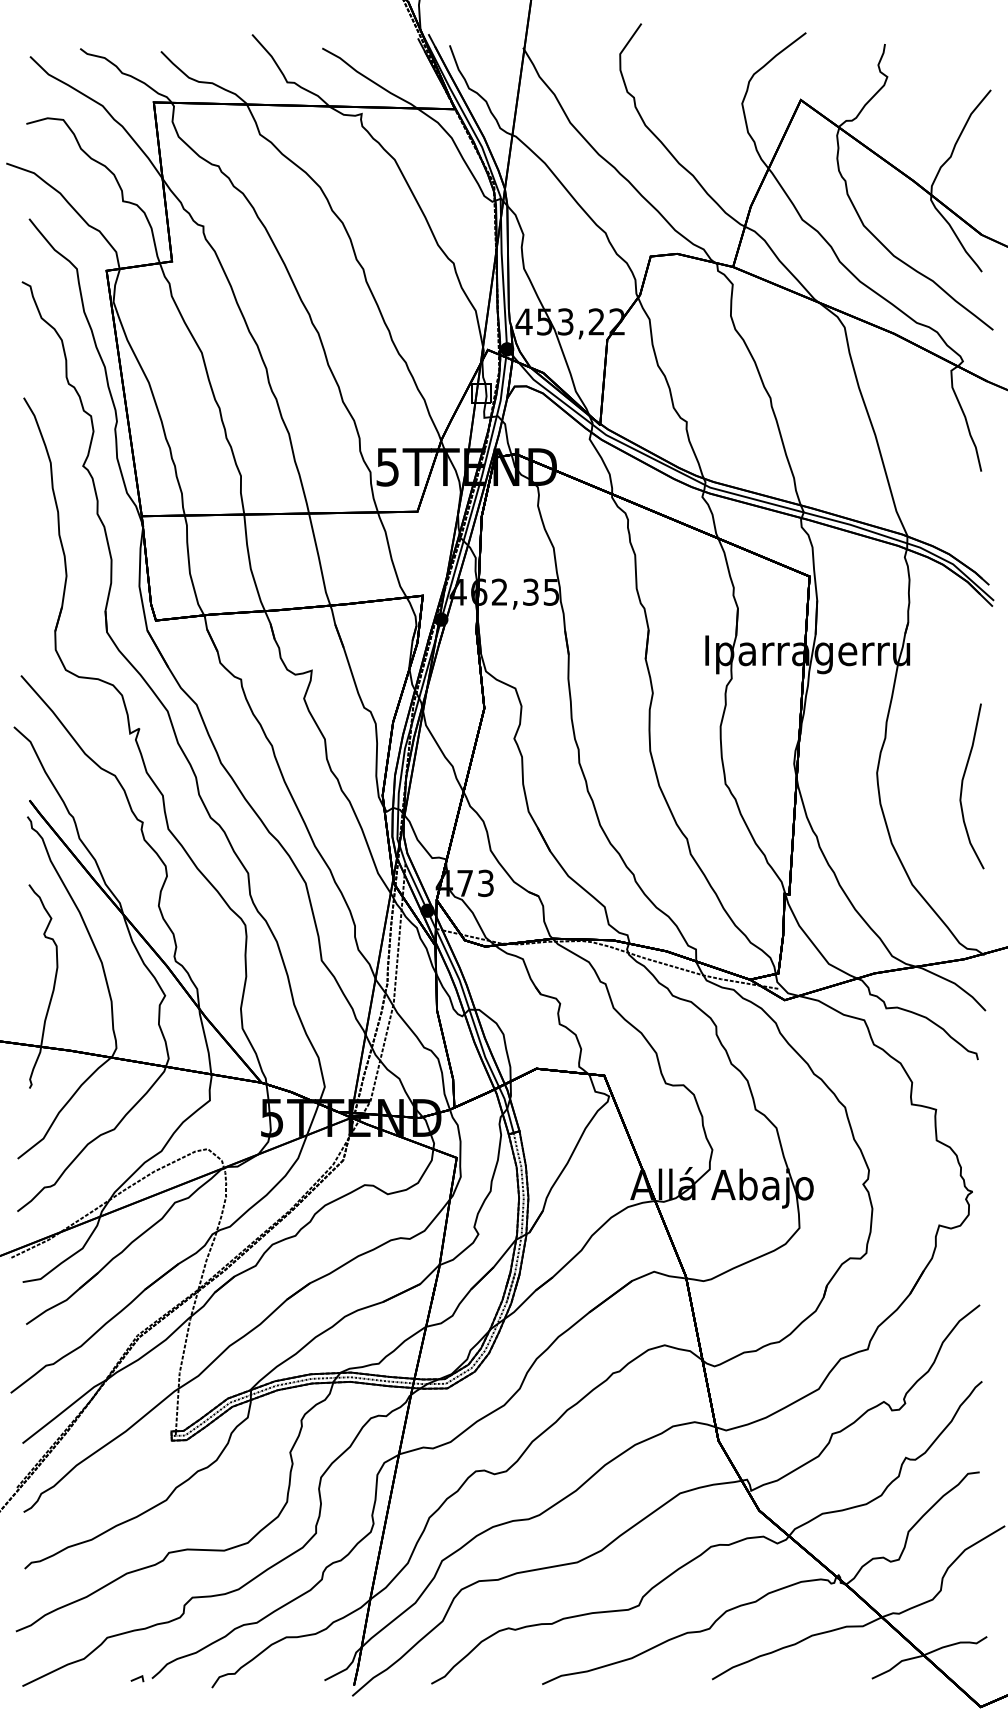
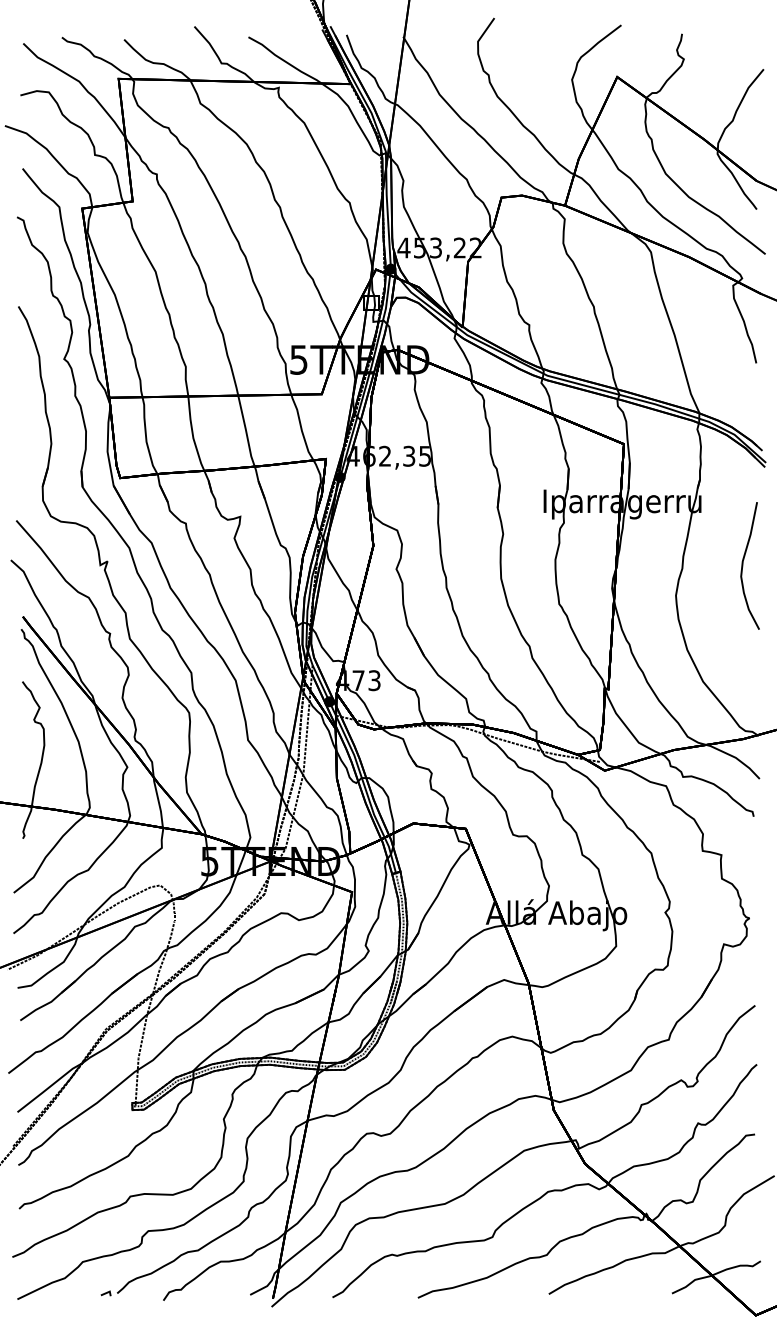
curve: (963, 785) -> (743, 565), moved

